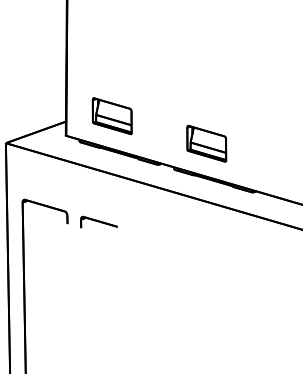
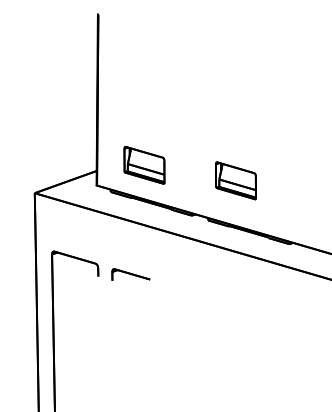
part: (206, 143) -> (235, 180), moved

